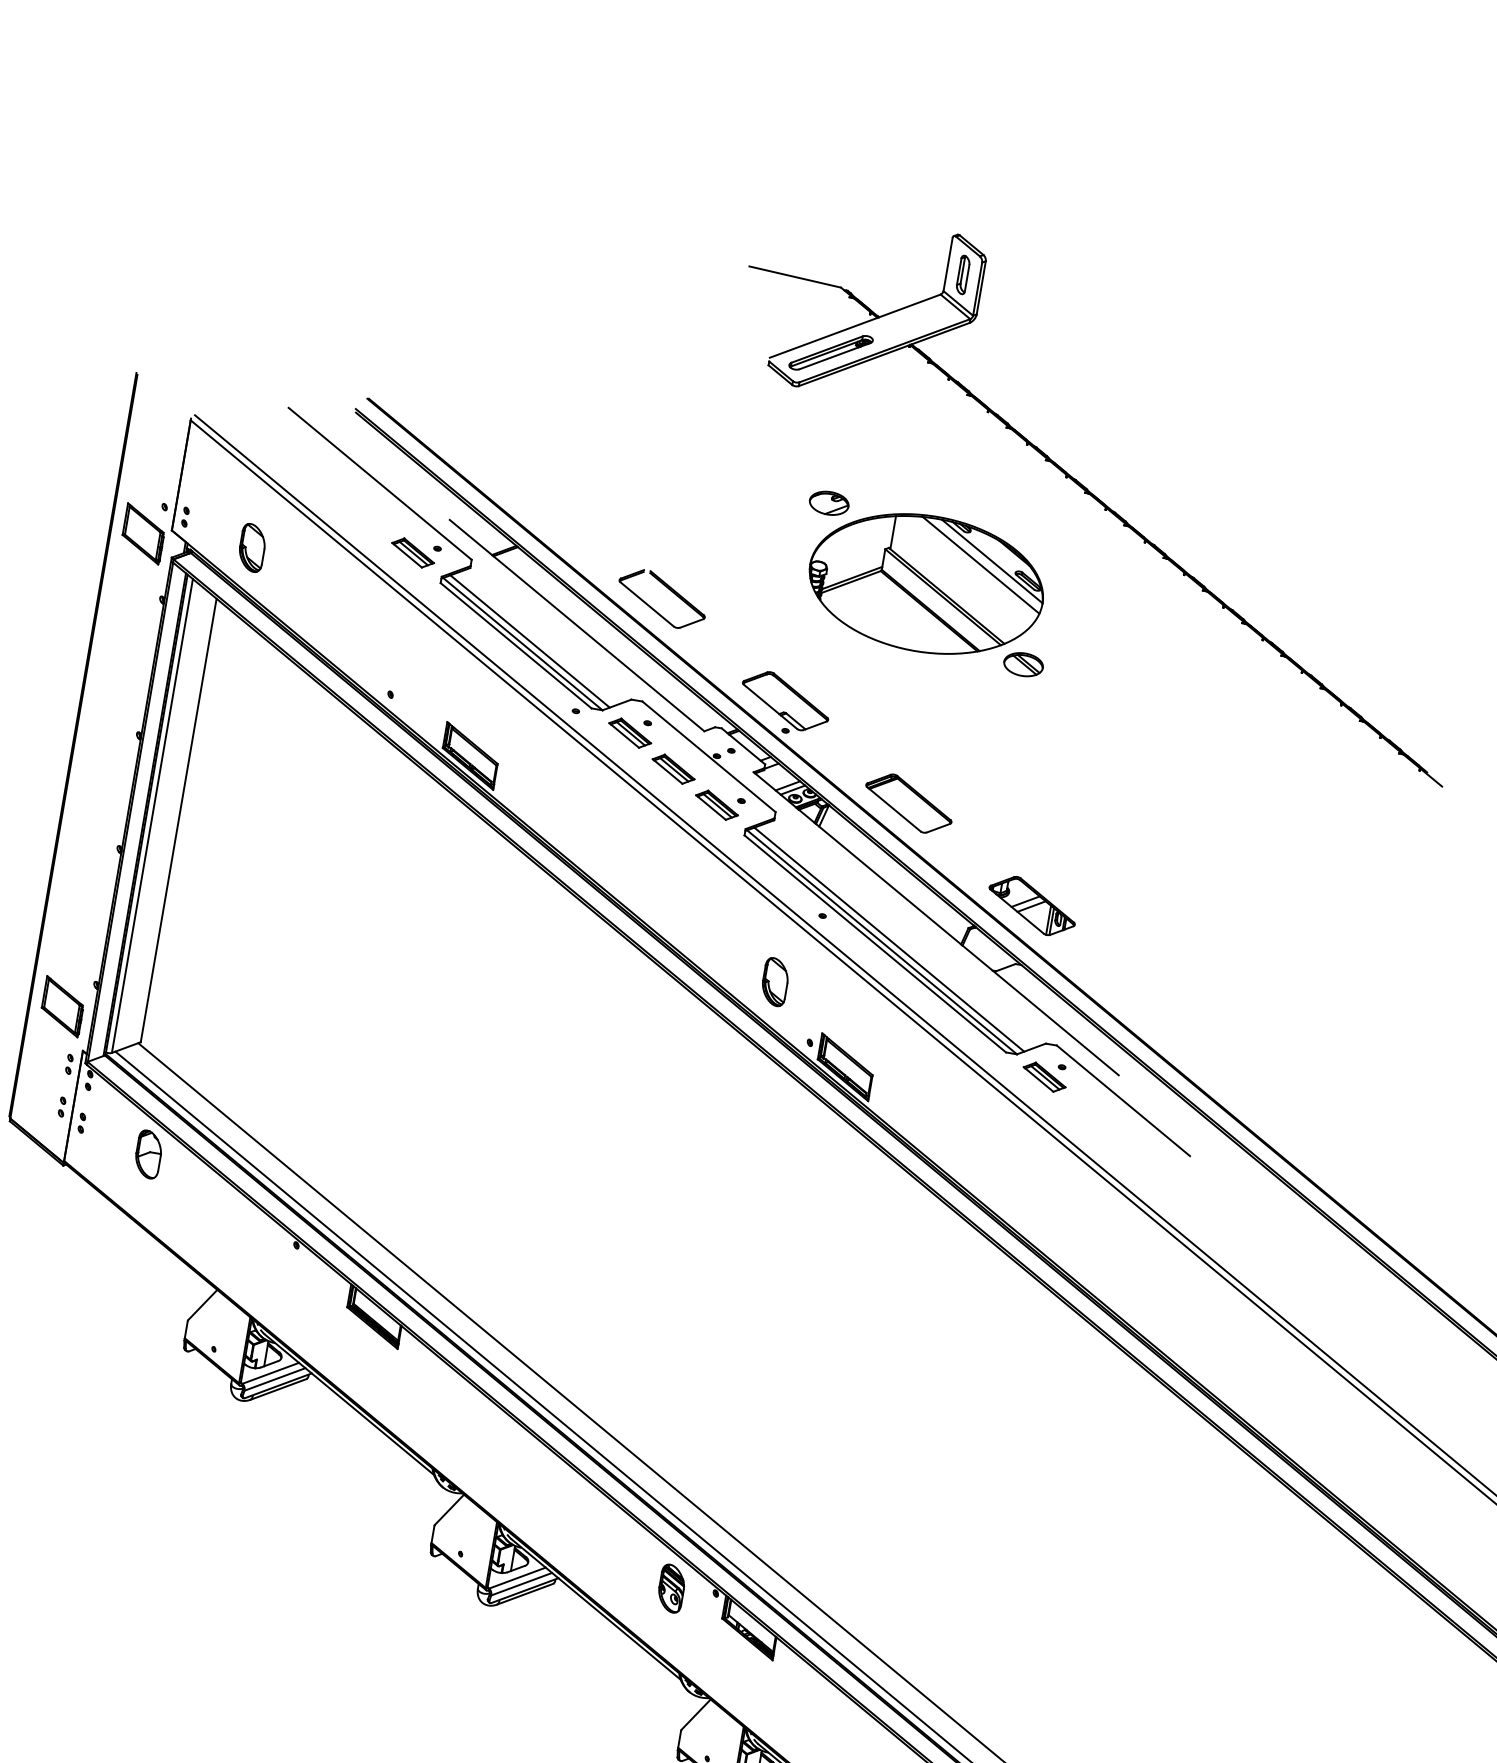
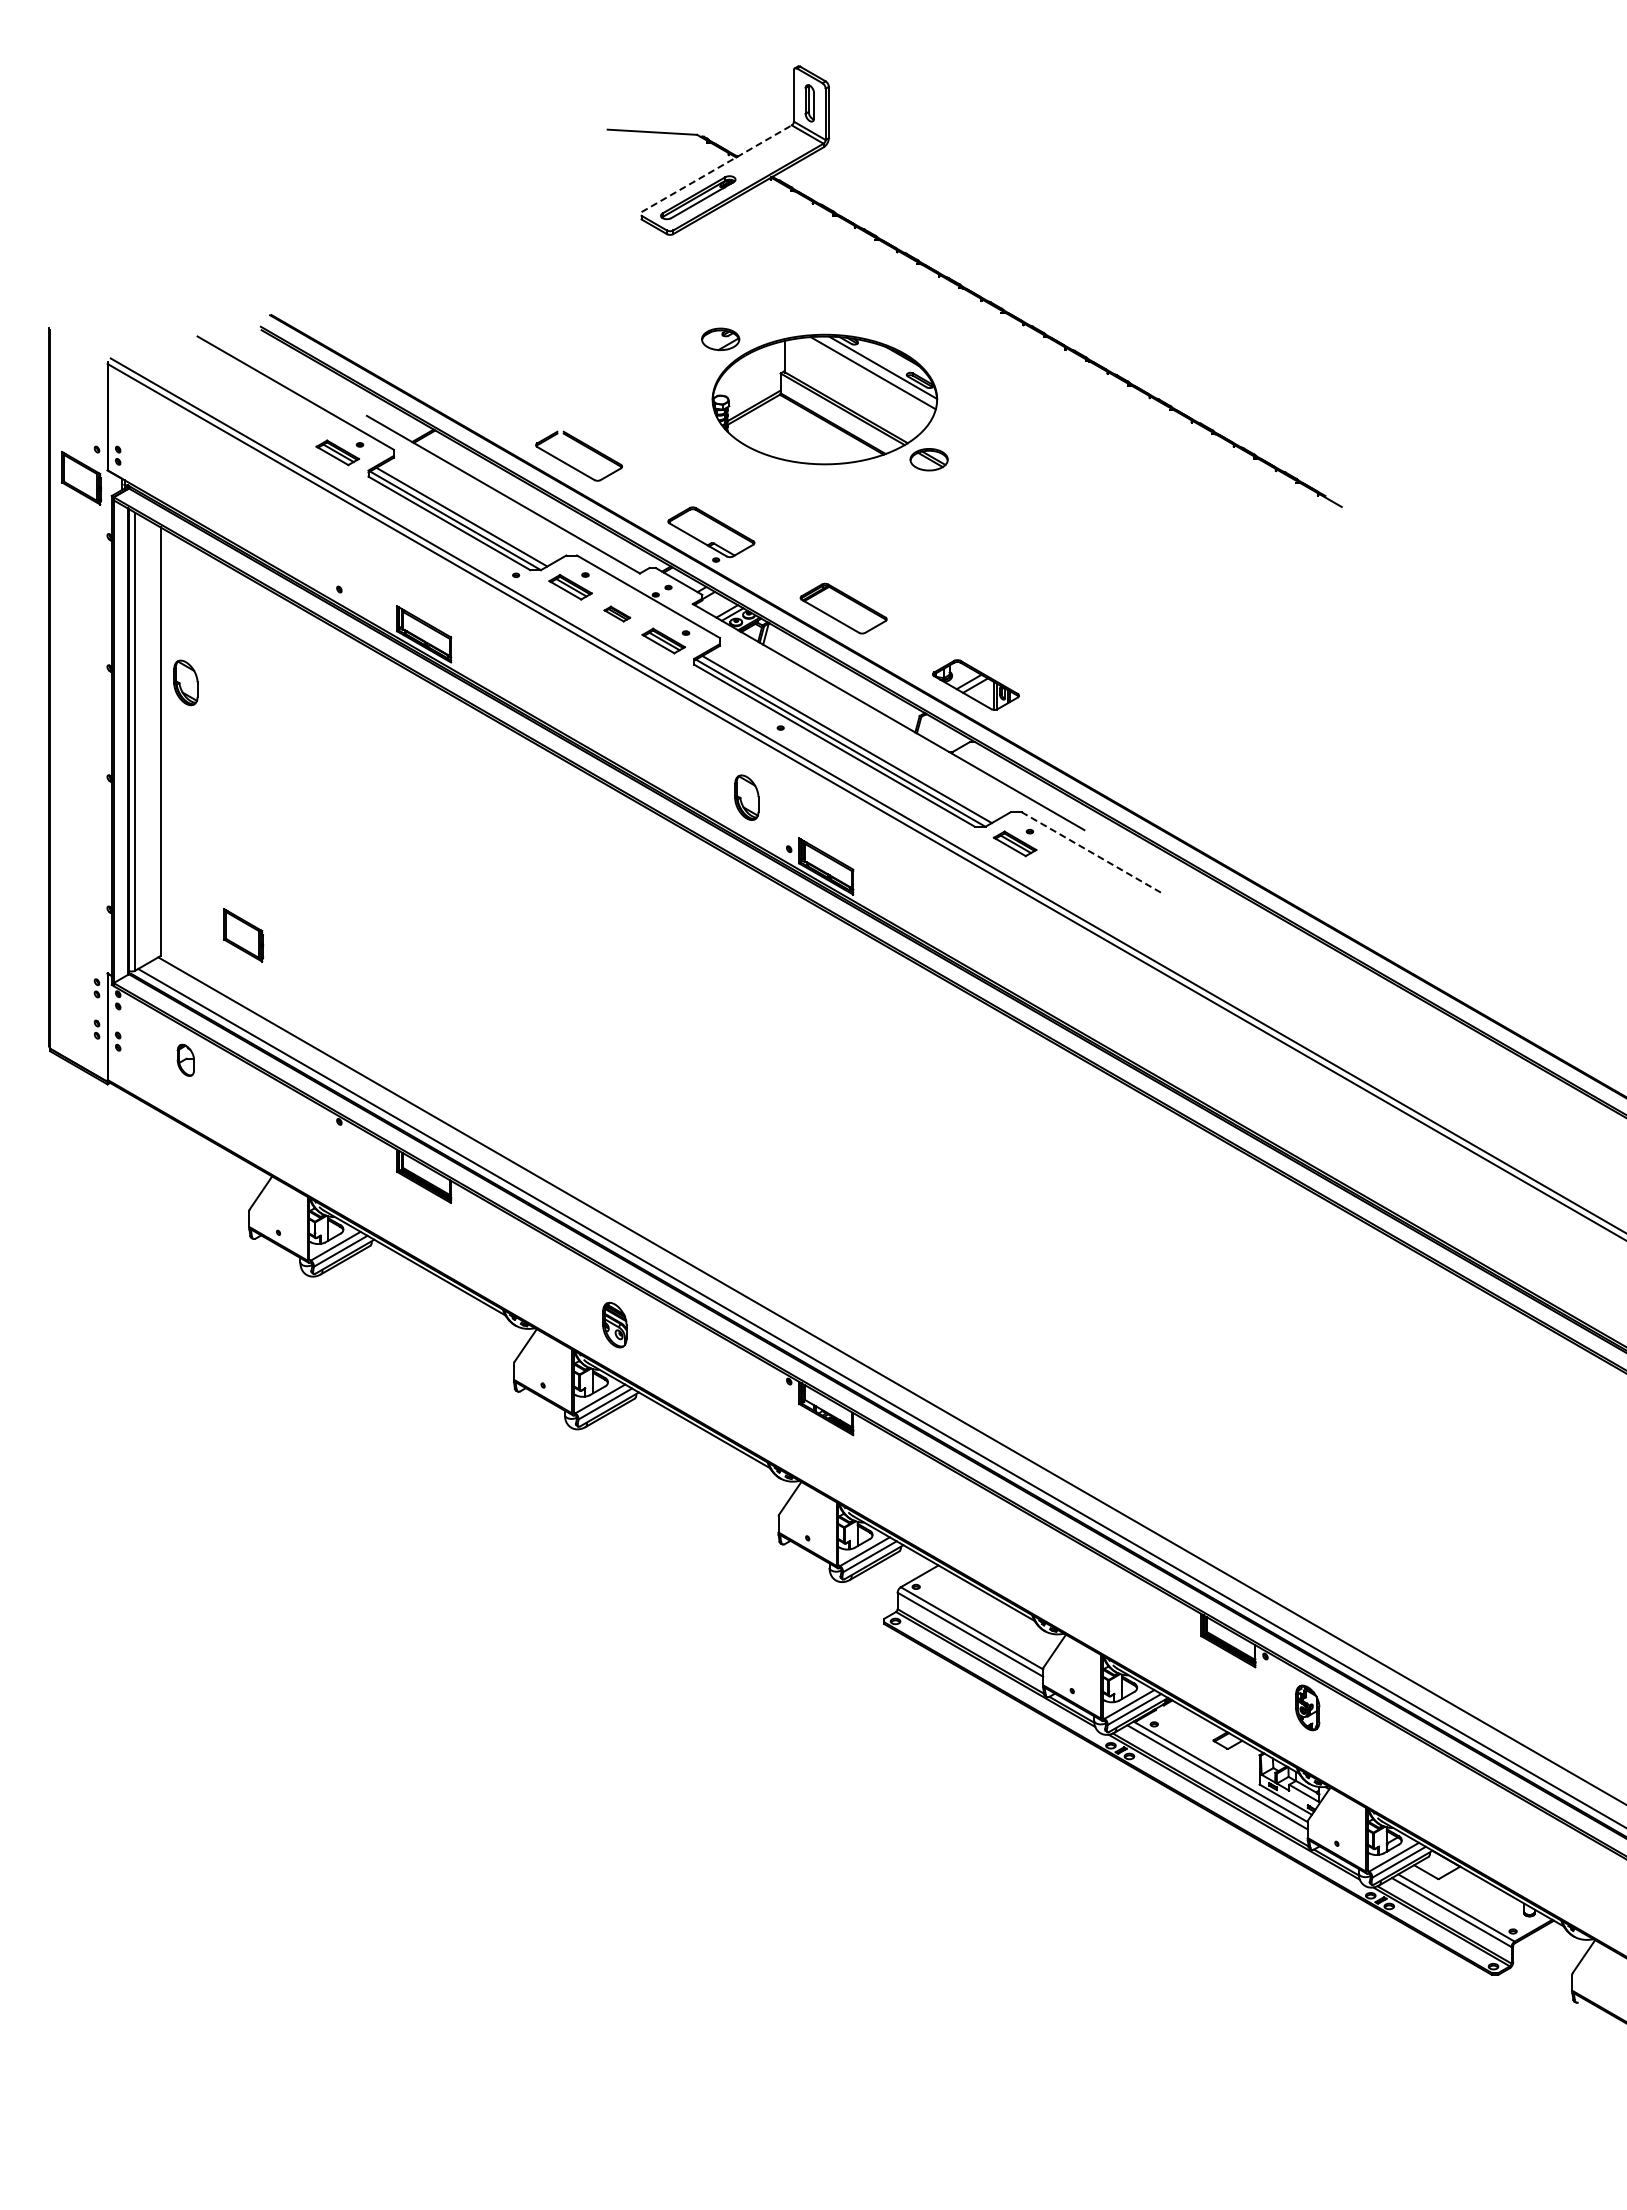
line: (855, 325) -> (716, 168), solid -> dashed
part: (251, 547) -> (185, 682), moved
part: (674, 768) -> (617, 613), size x0.6
part: (62, 1006) -> (243, 935), moved
line: (1123, 1101) -> (1093, 853), solid -> dashed
part: (148, 1154) -> (185, 1060), size x0.7
part: (671, 1587) -> (614, 1324), moved

